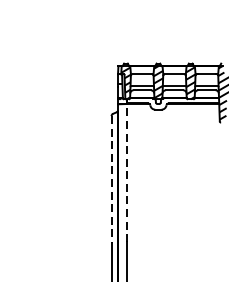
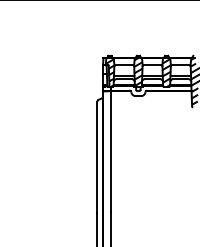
line: (126, 173) -> (110, 151), dashed -> solid
line: (111, 179) -> (97, 157), dashed -> solid

